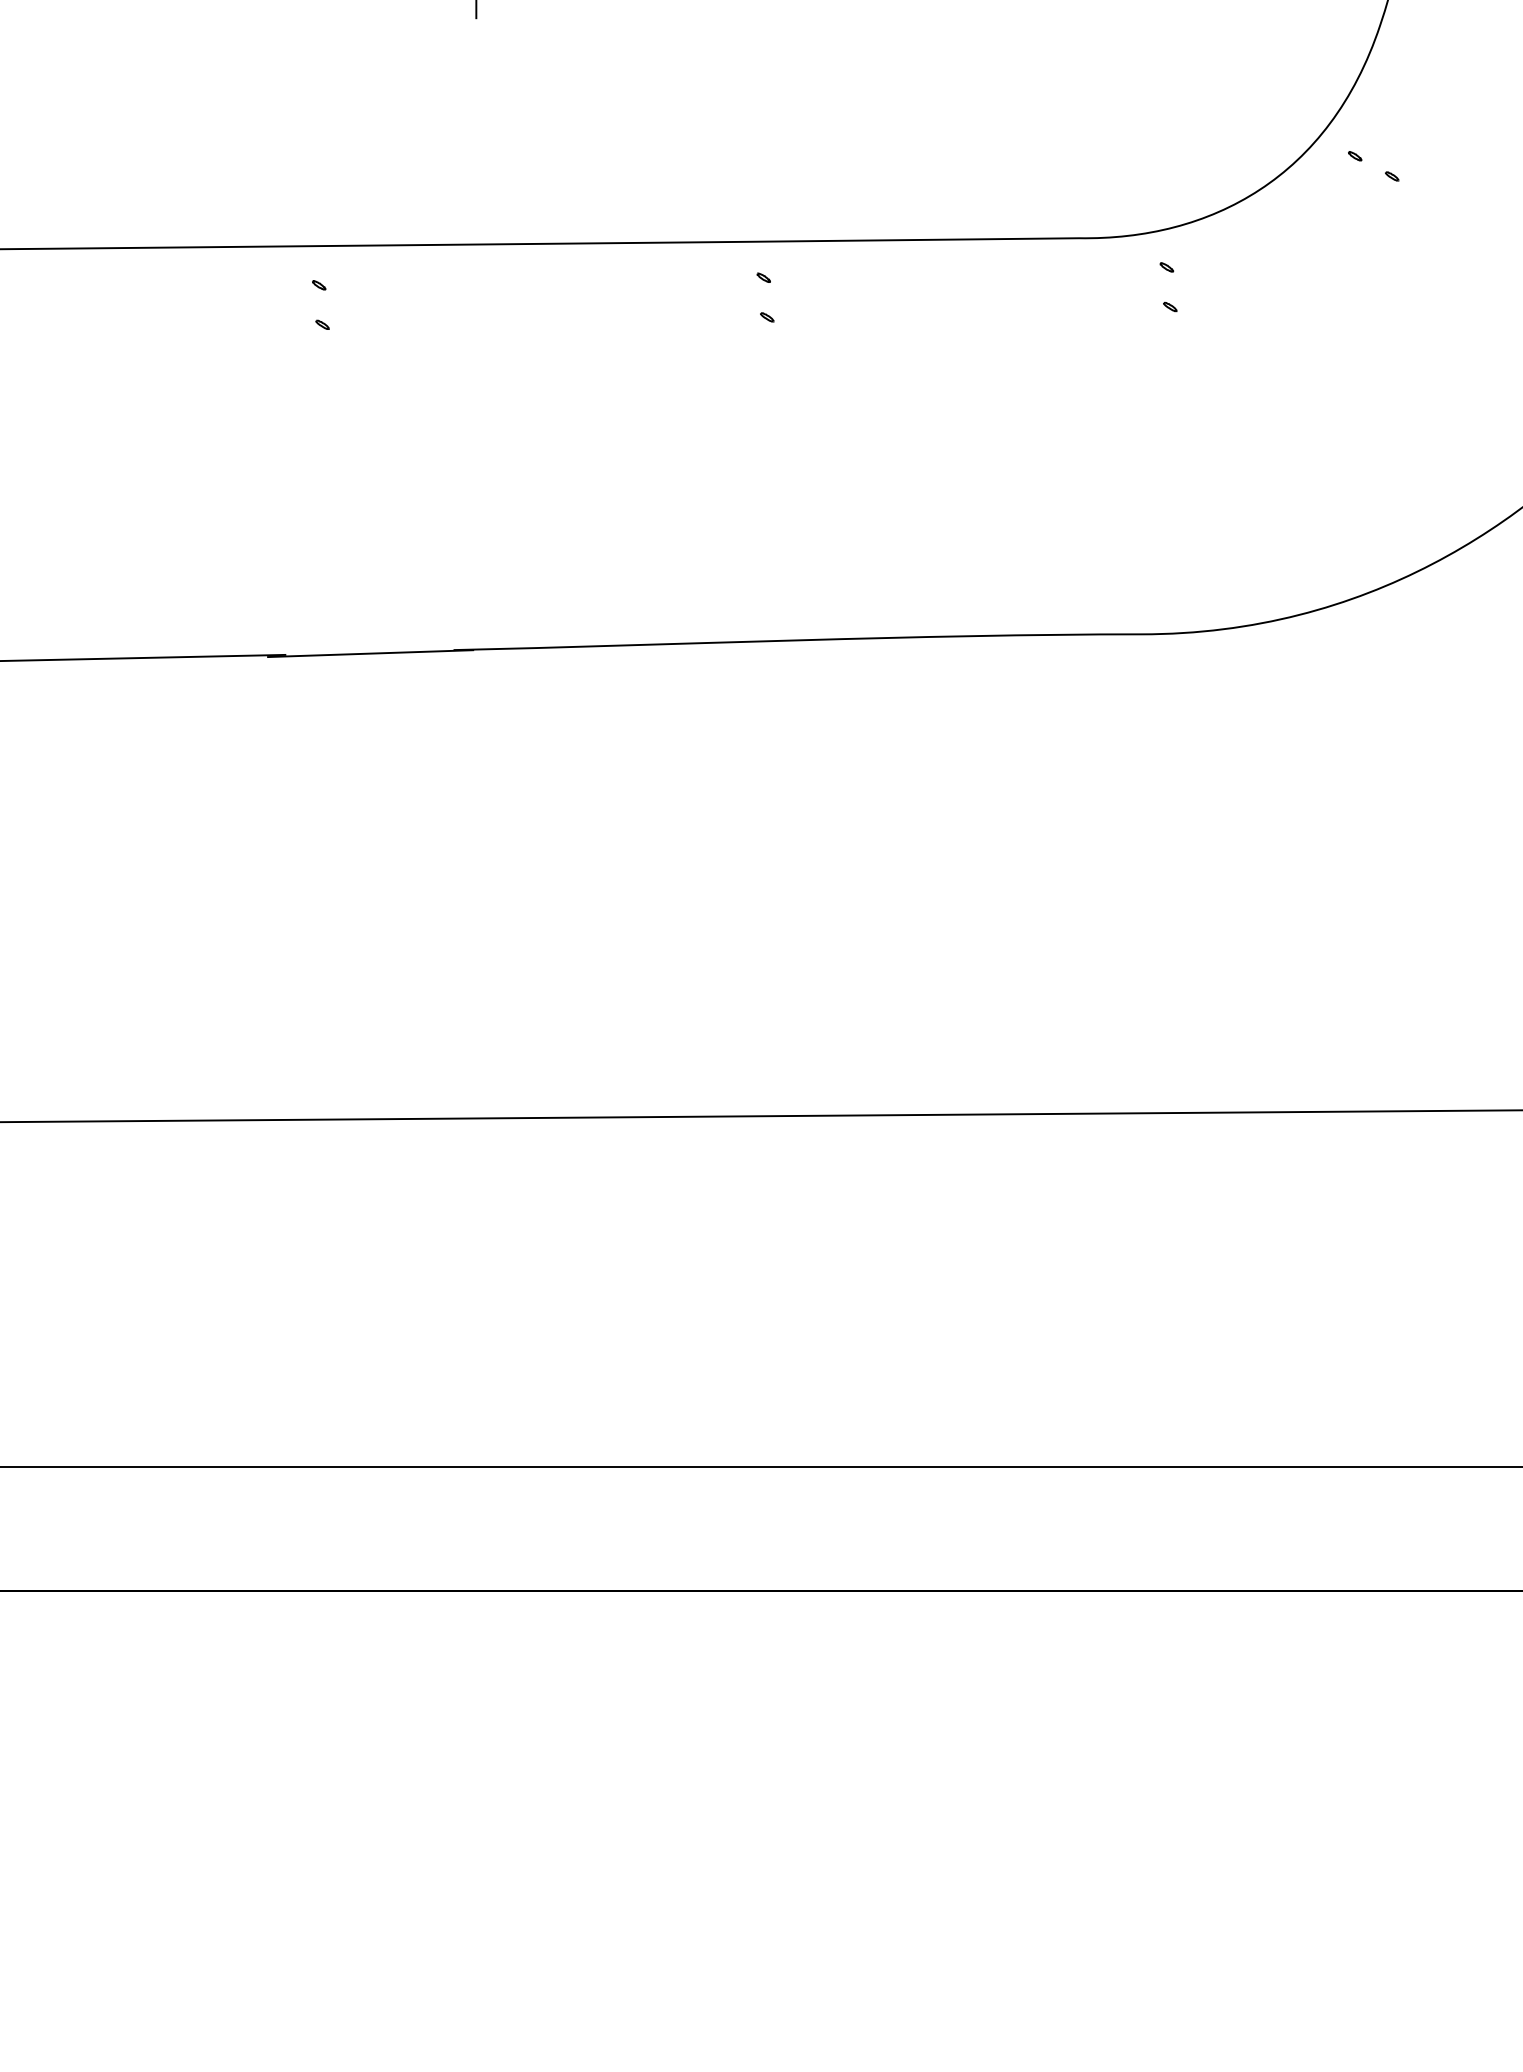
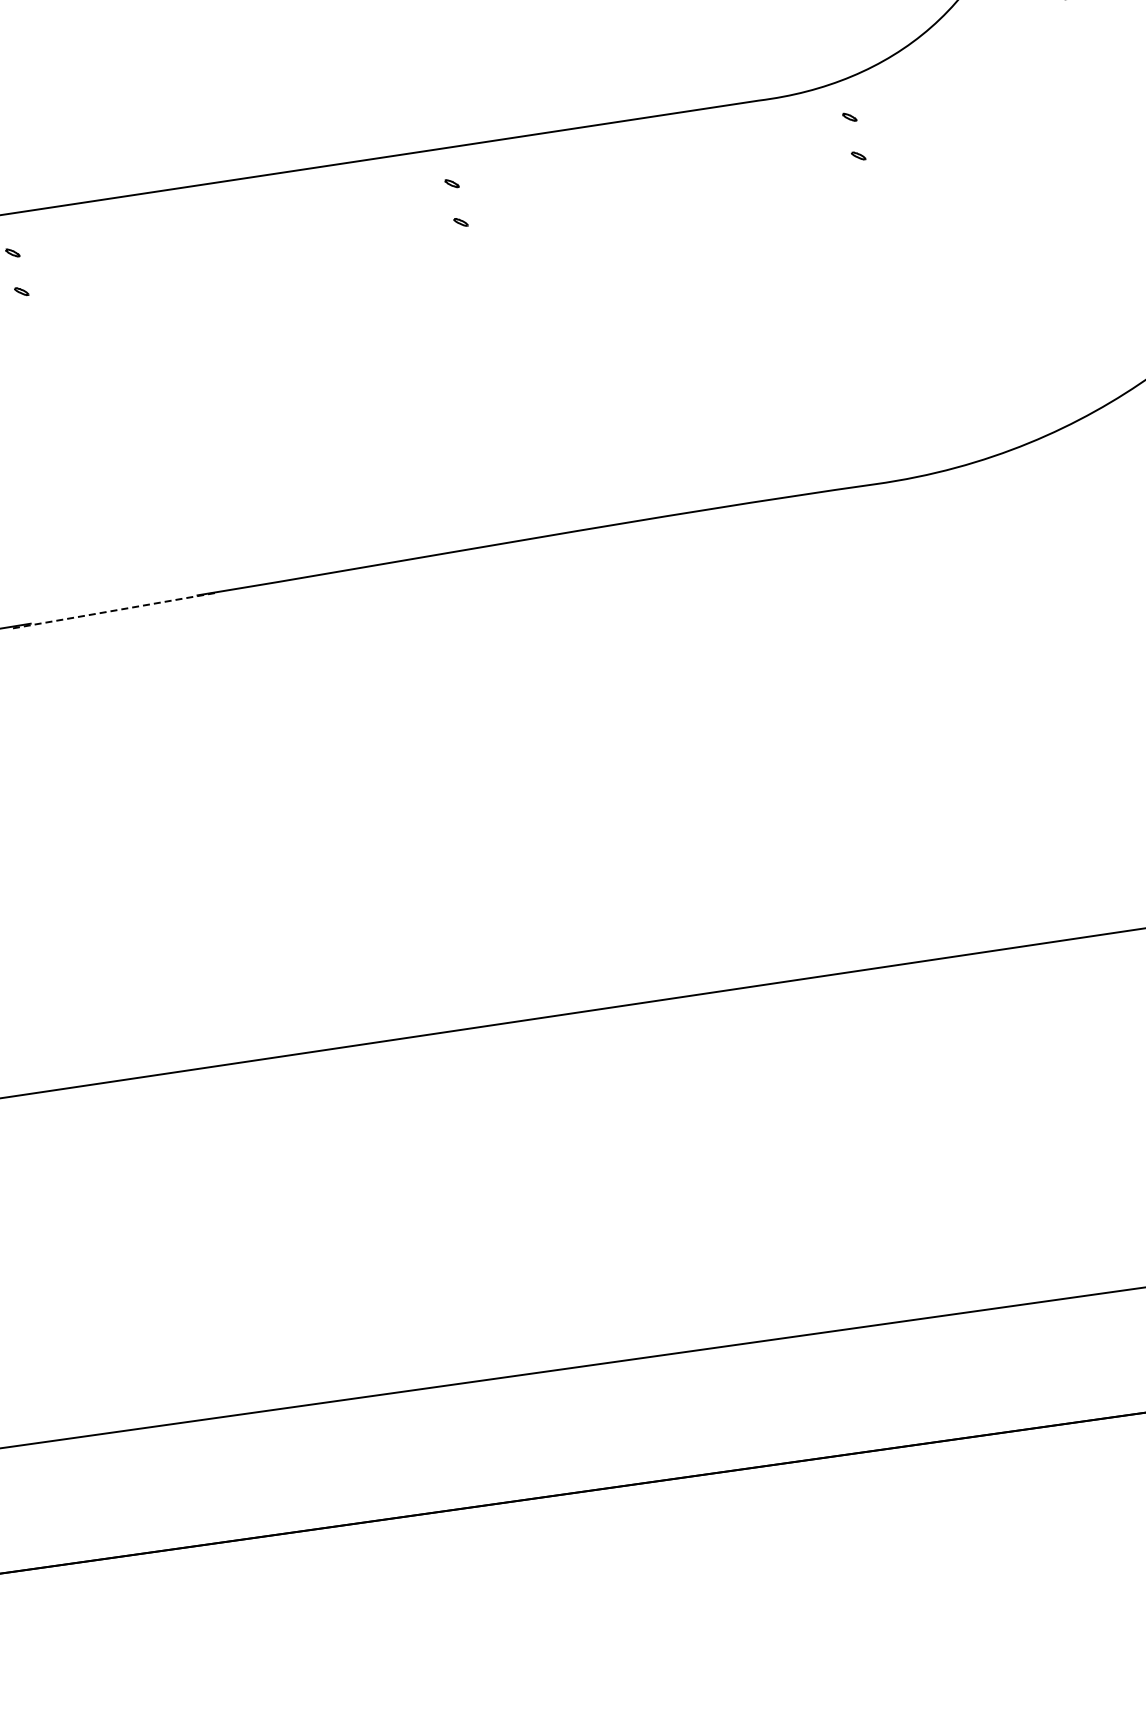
line: (370, 653) -> (114, 610), solid -> dashed

